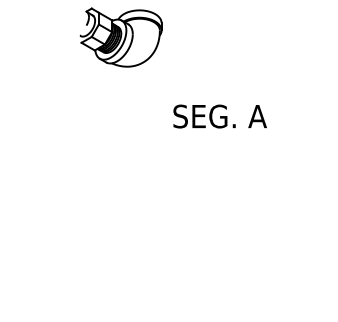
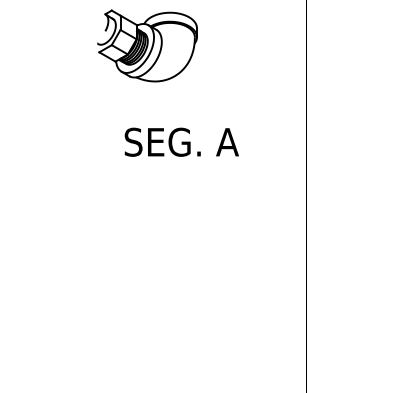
text: (219, 116) -> (180, 142), moved

